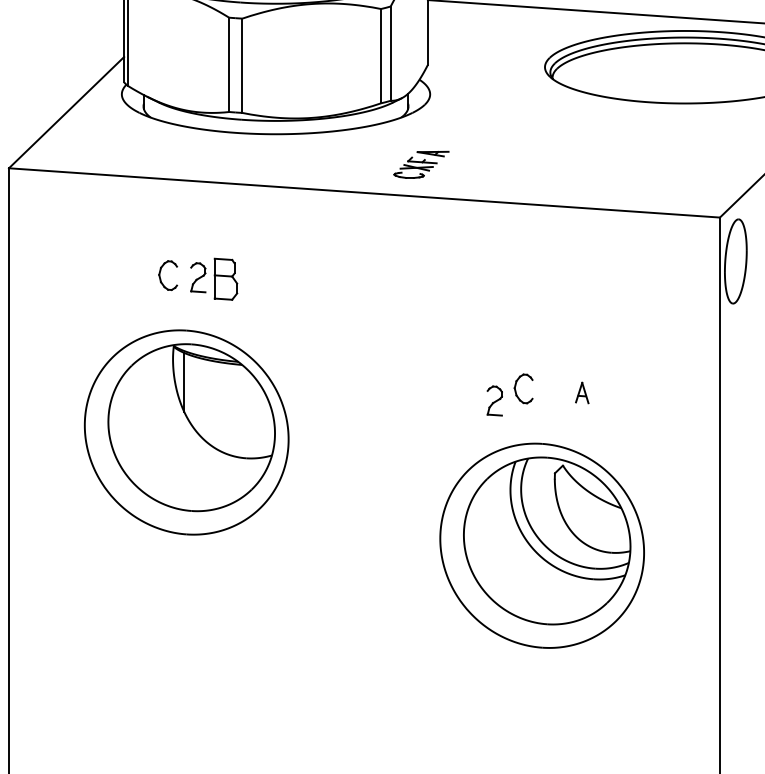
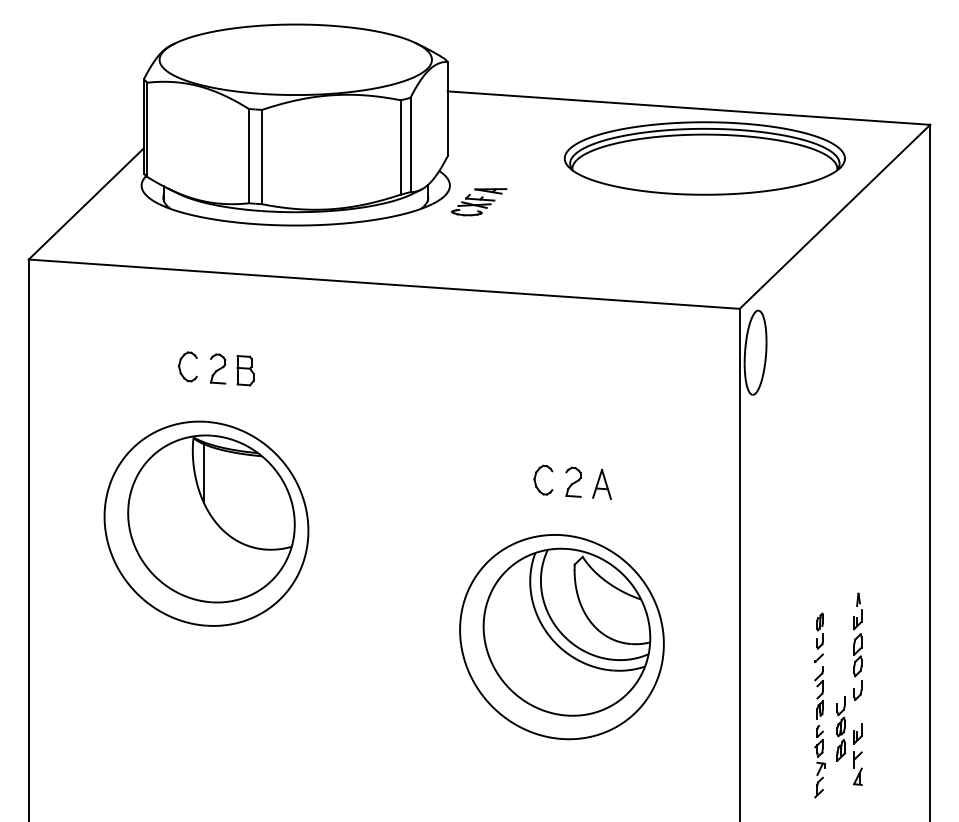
part: (421, 165) -> (479, 202), moved
part: (225, 279) -> (245, 370), size x0.71
part: (581, 392) -> (601, 483), size x1.43
part: (494, 400) -> (573, 481), moved

